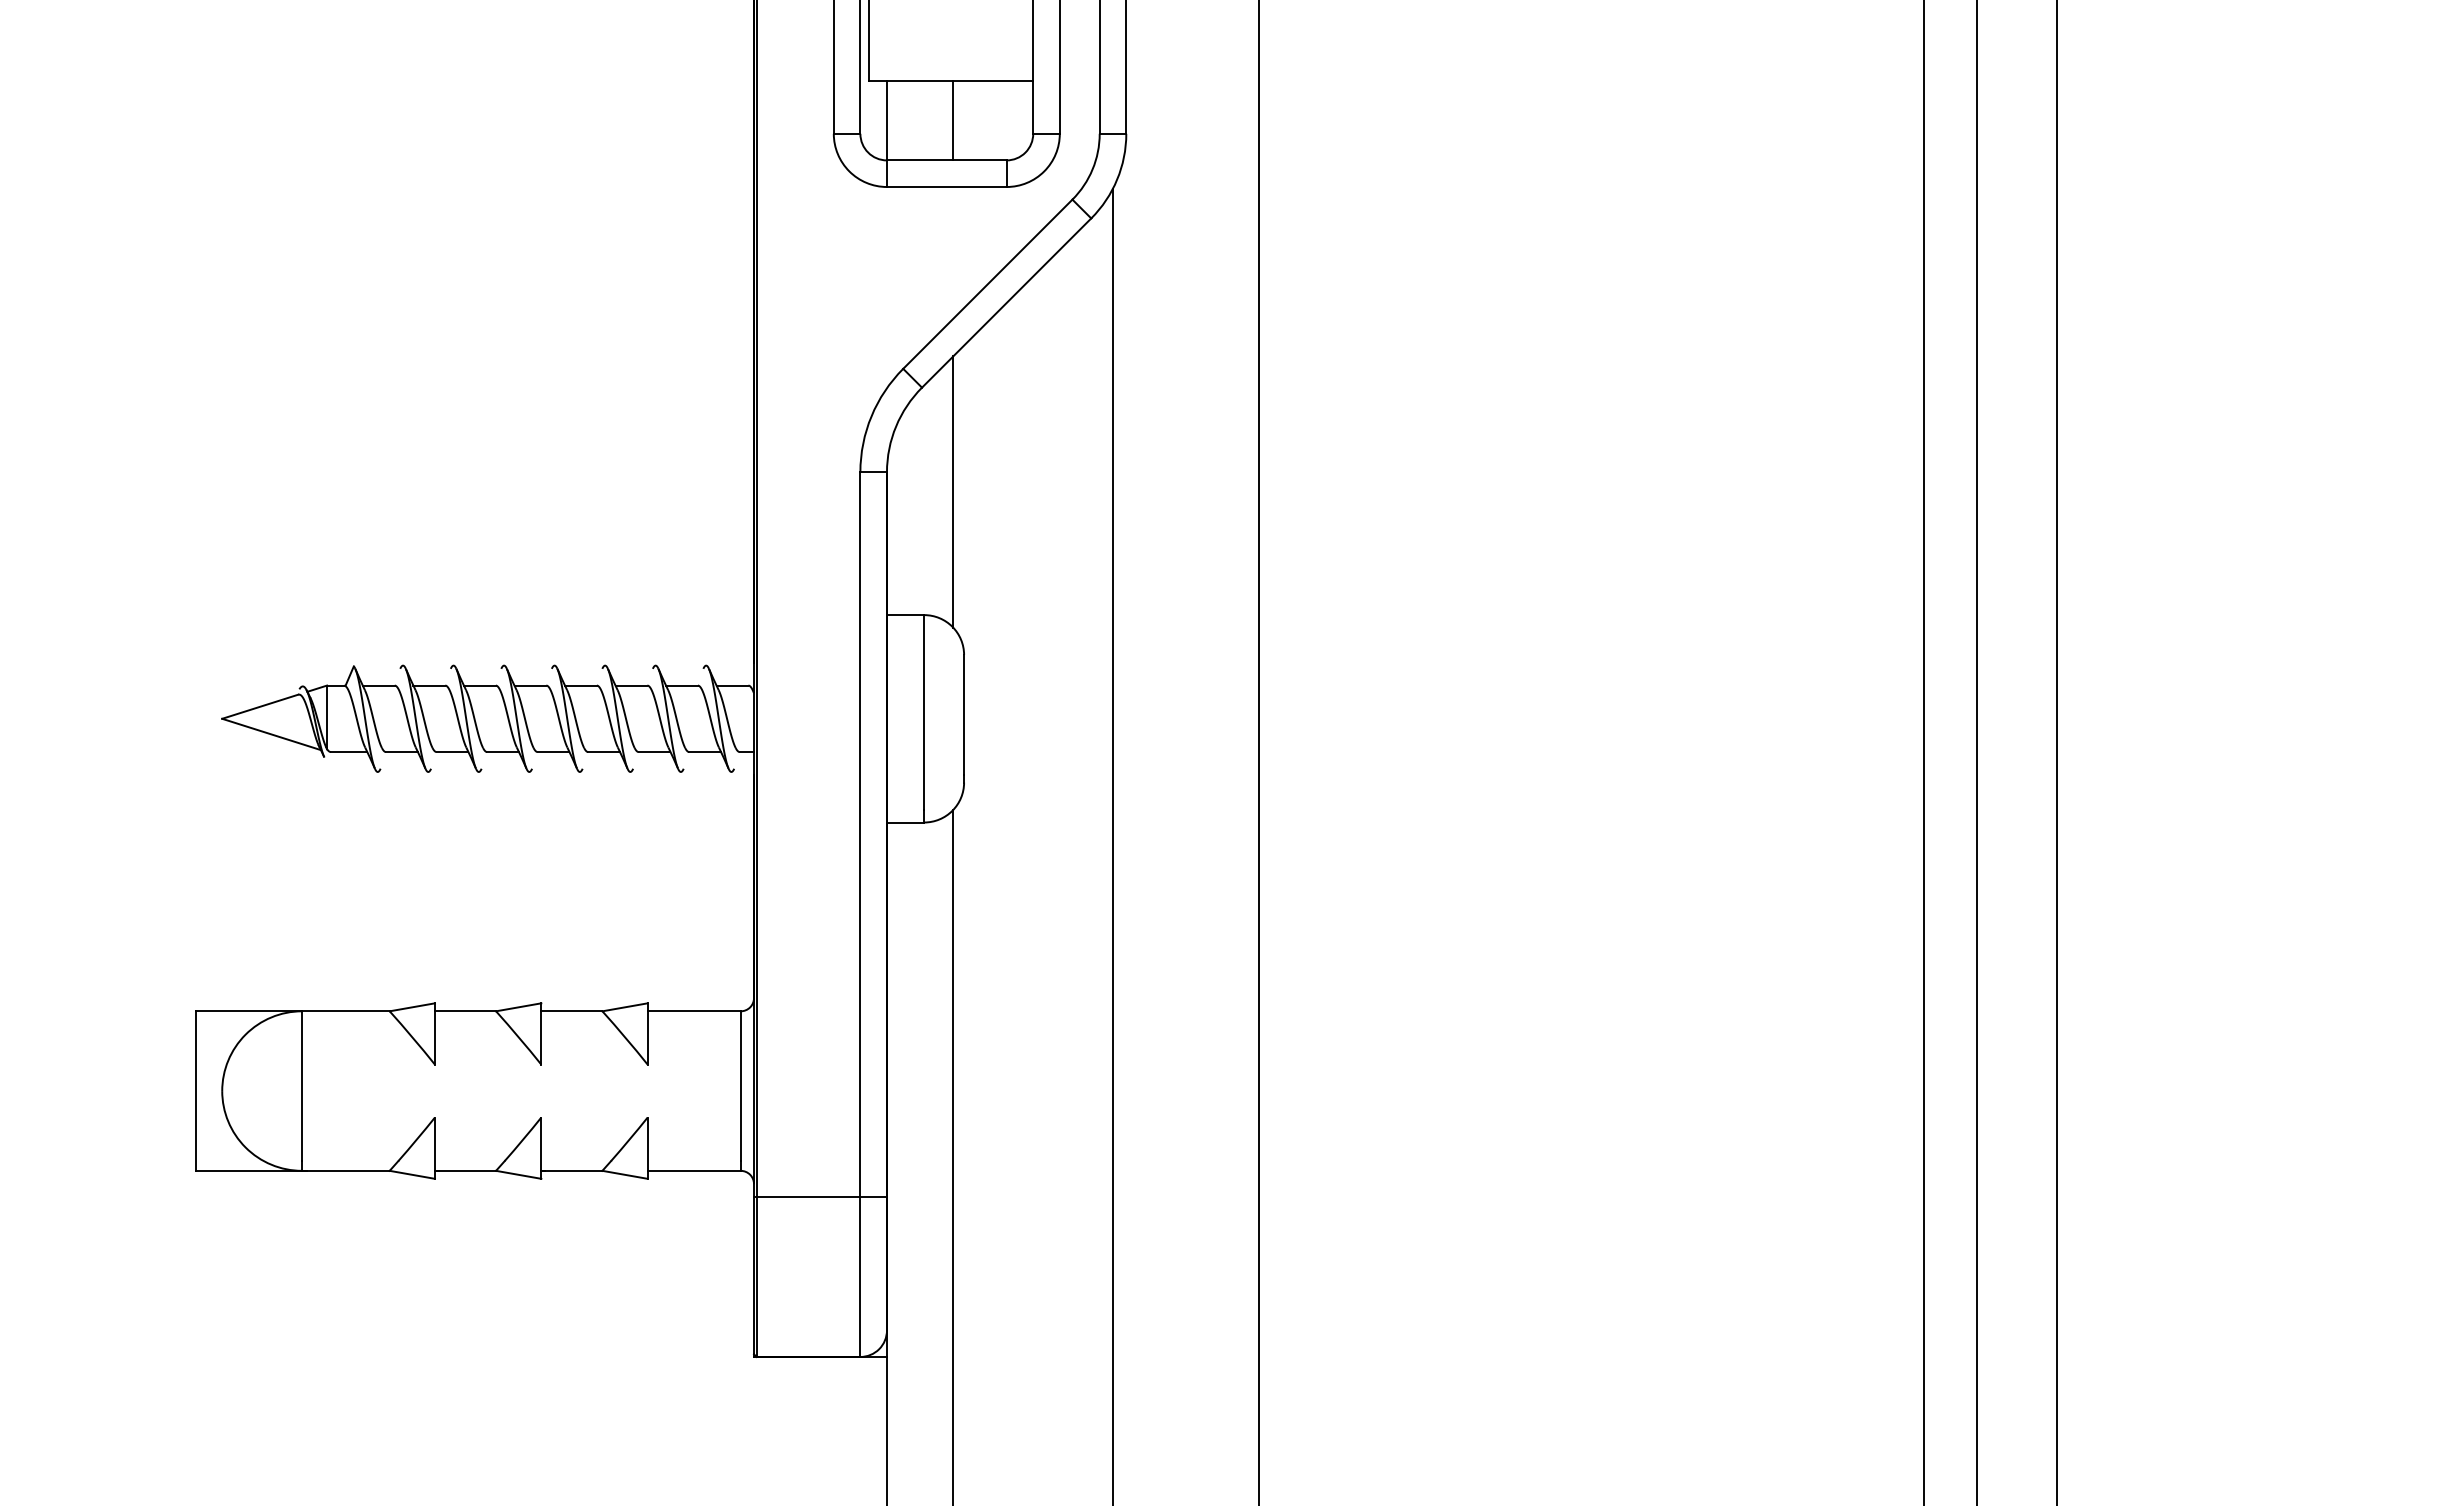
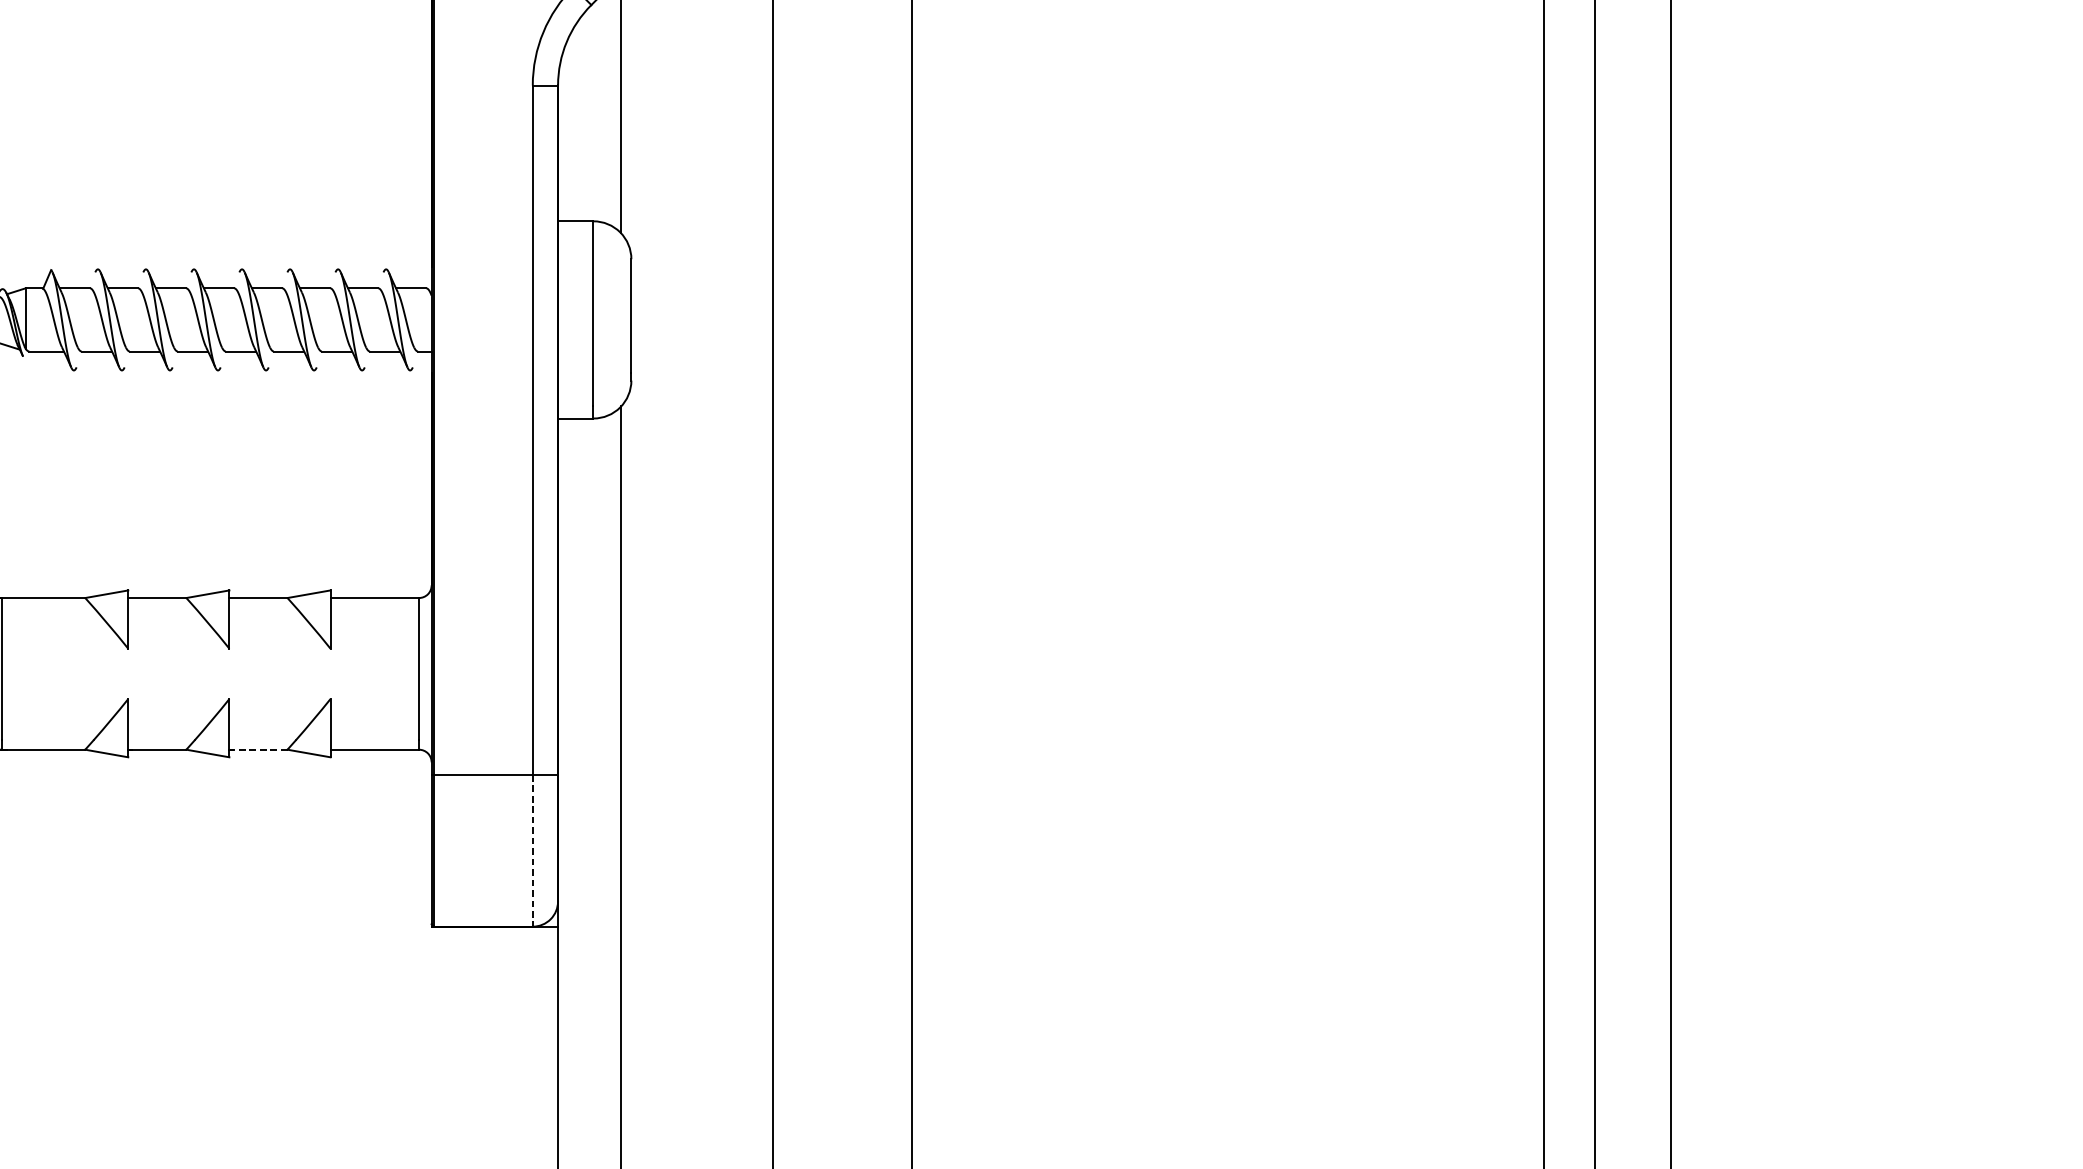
line: (571, 1170) -> (258, 749), solid -> dashed
line: (860, 1277) -> (532, 851), solid -> dashed

